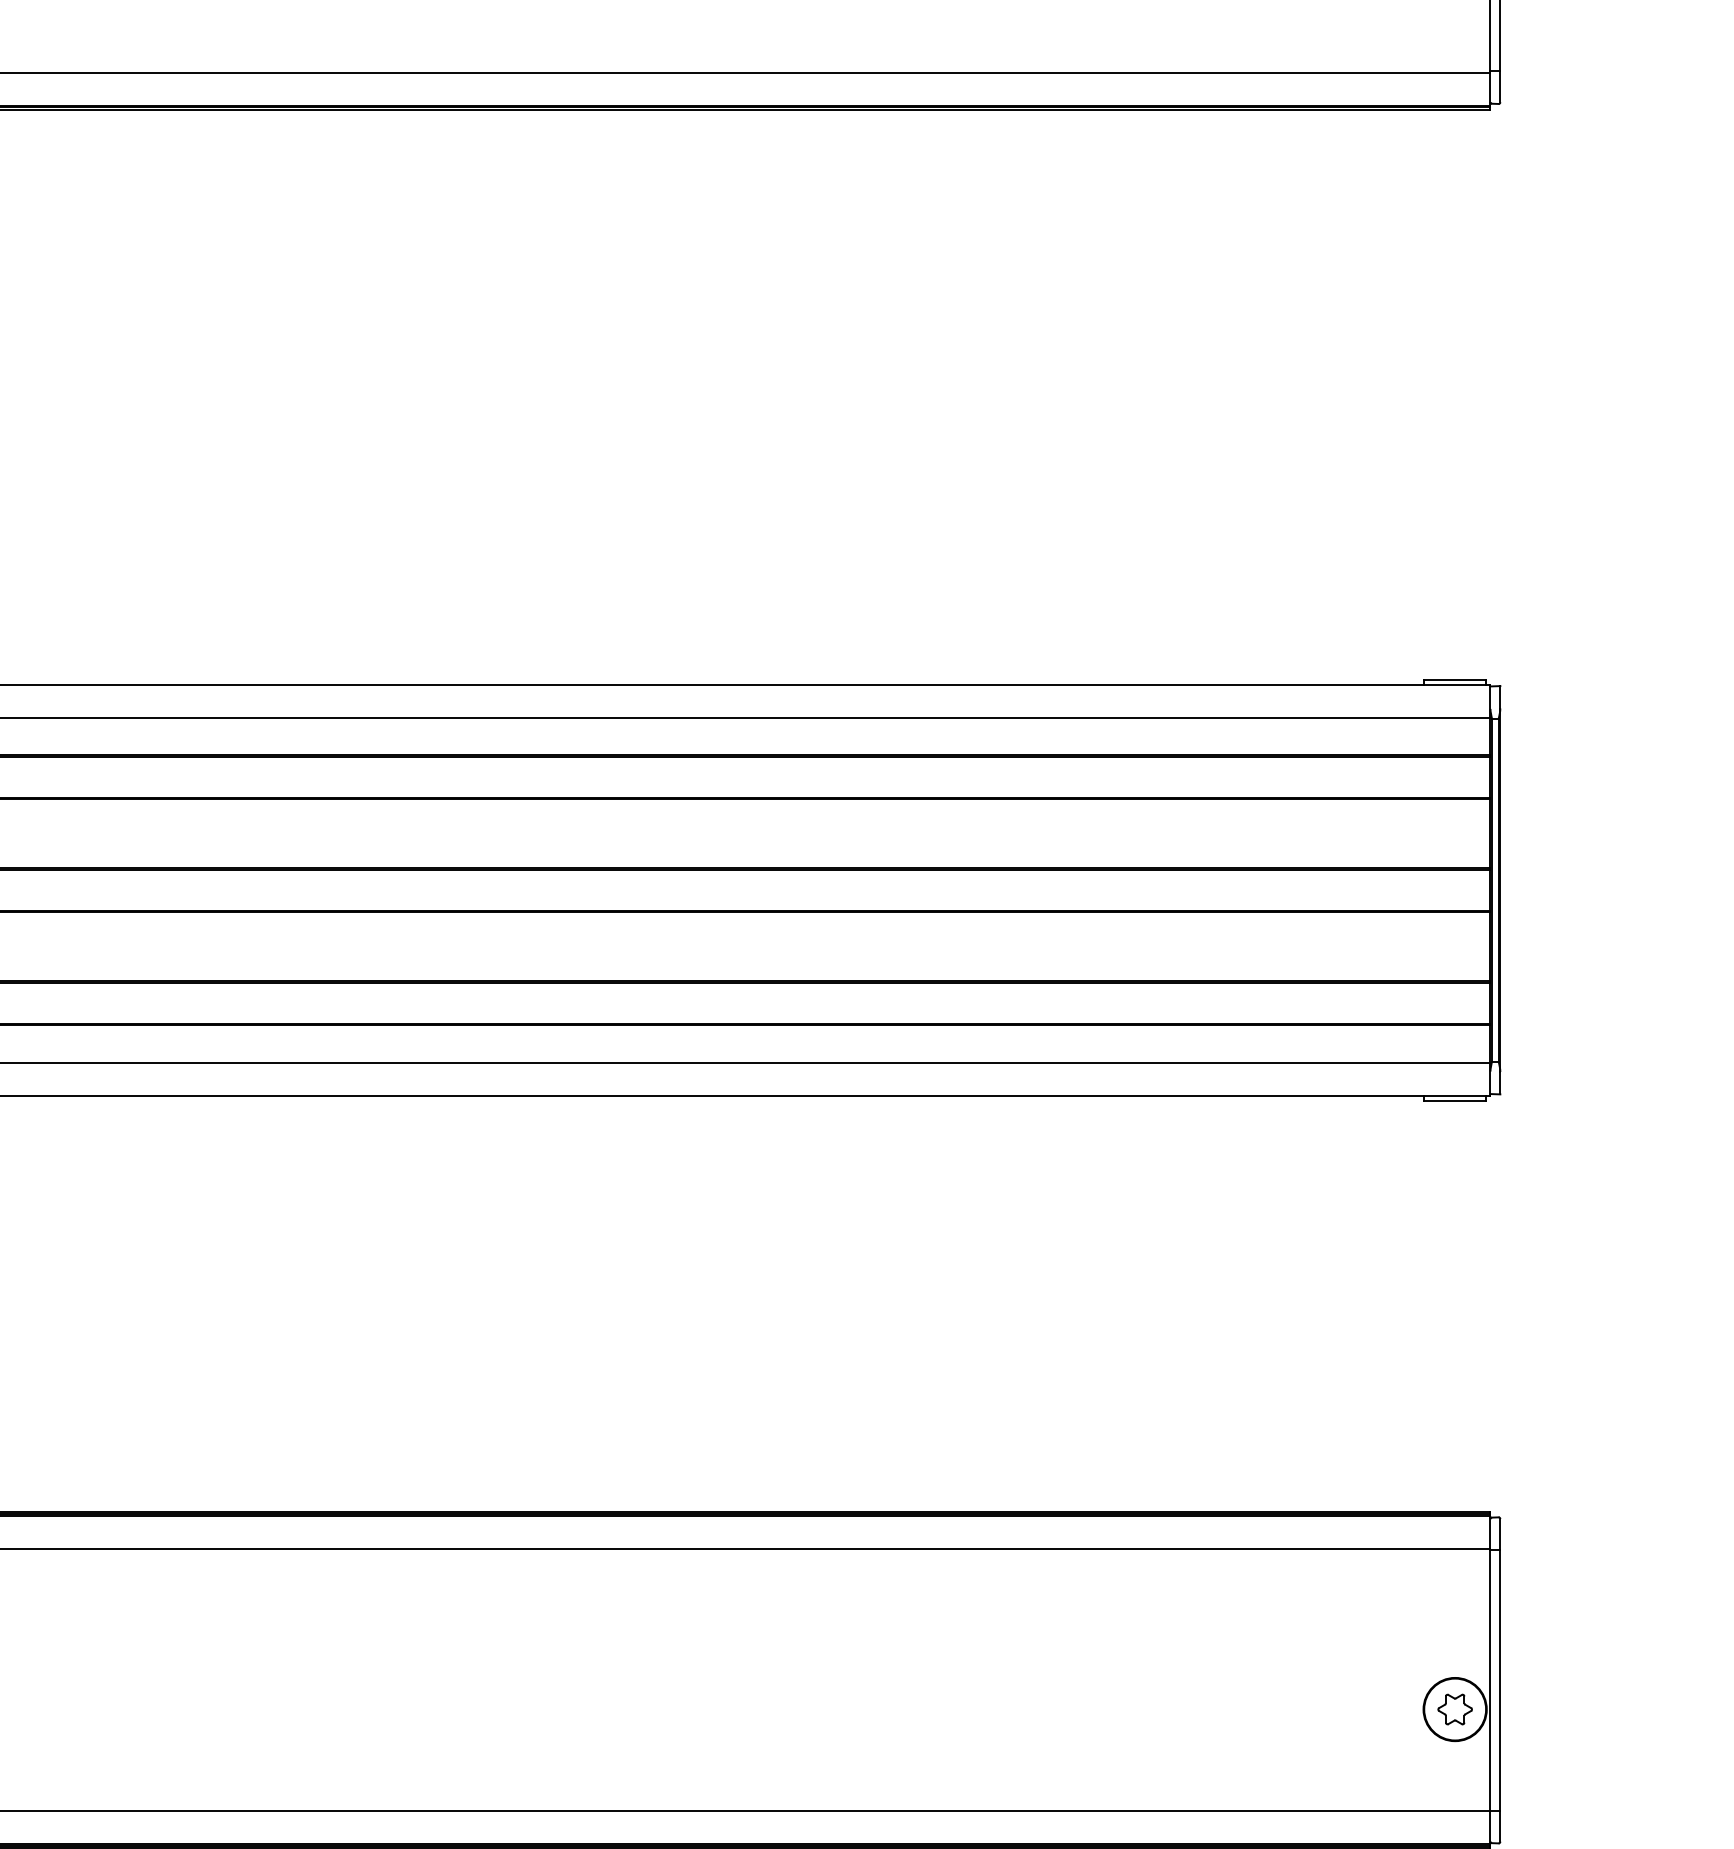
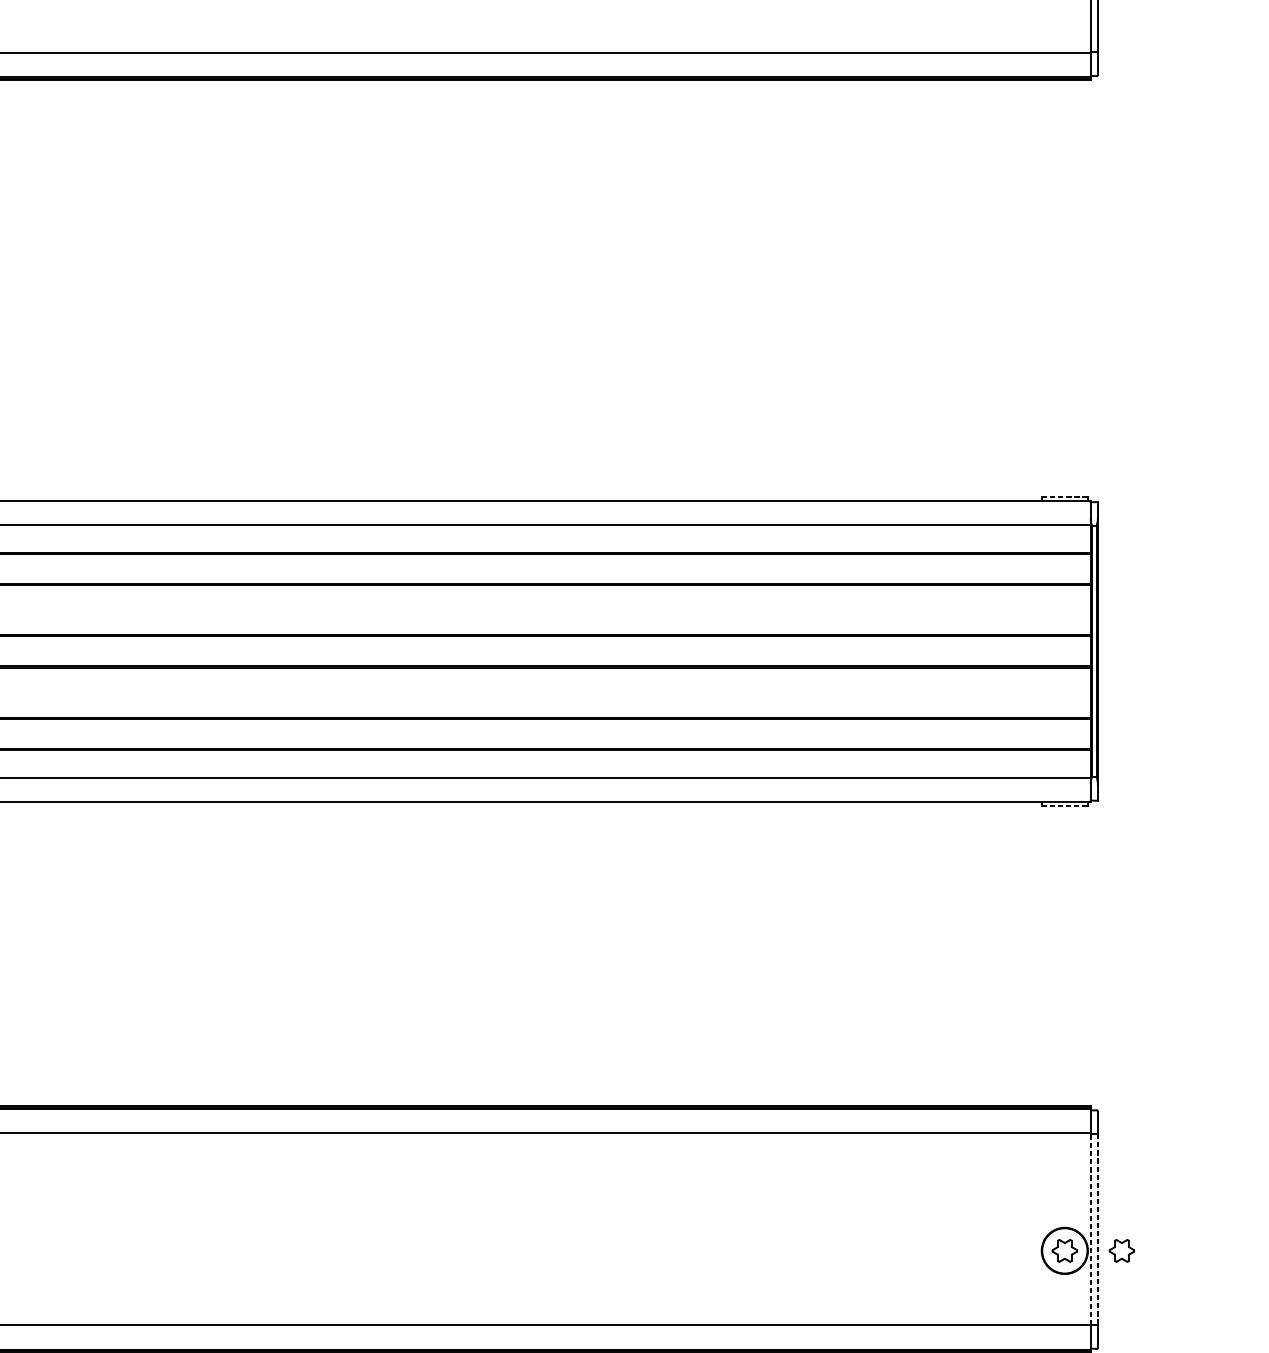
line: (1455, 679) -> (1065, 497), solid -> dashed
line: (1455, 1100) -> (1065, 805), solid -> dashed
line: (1490, 1679) -> (1090, 1228), solid -> dashed
line: (1500, 1680) -> (1098, 1229), solid -> dashed
part: (1532, 1709) -> (1121, 1250), added

